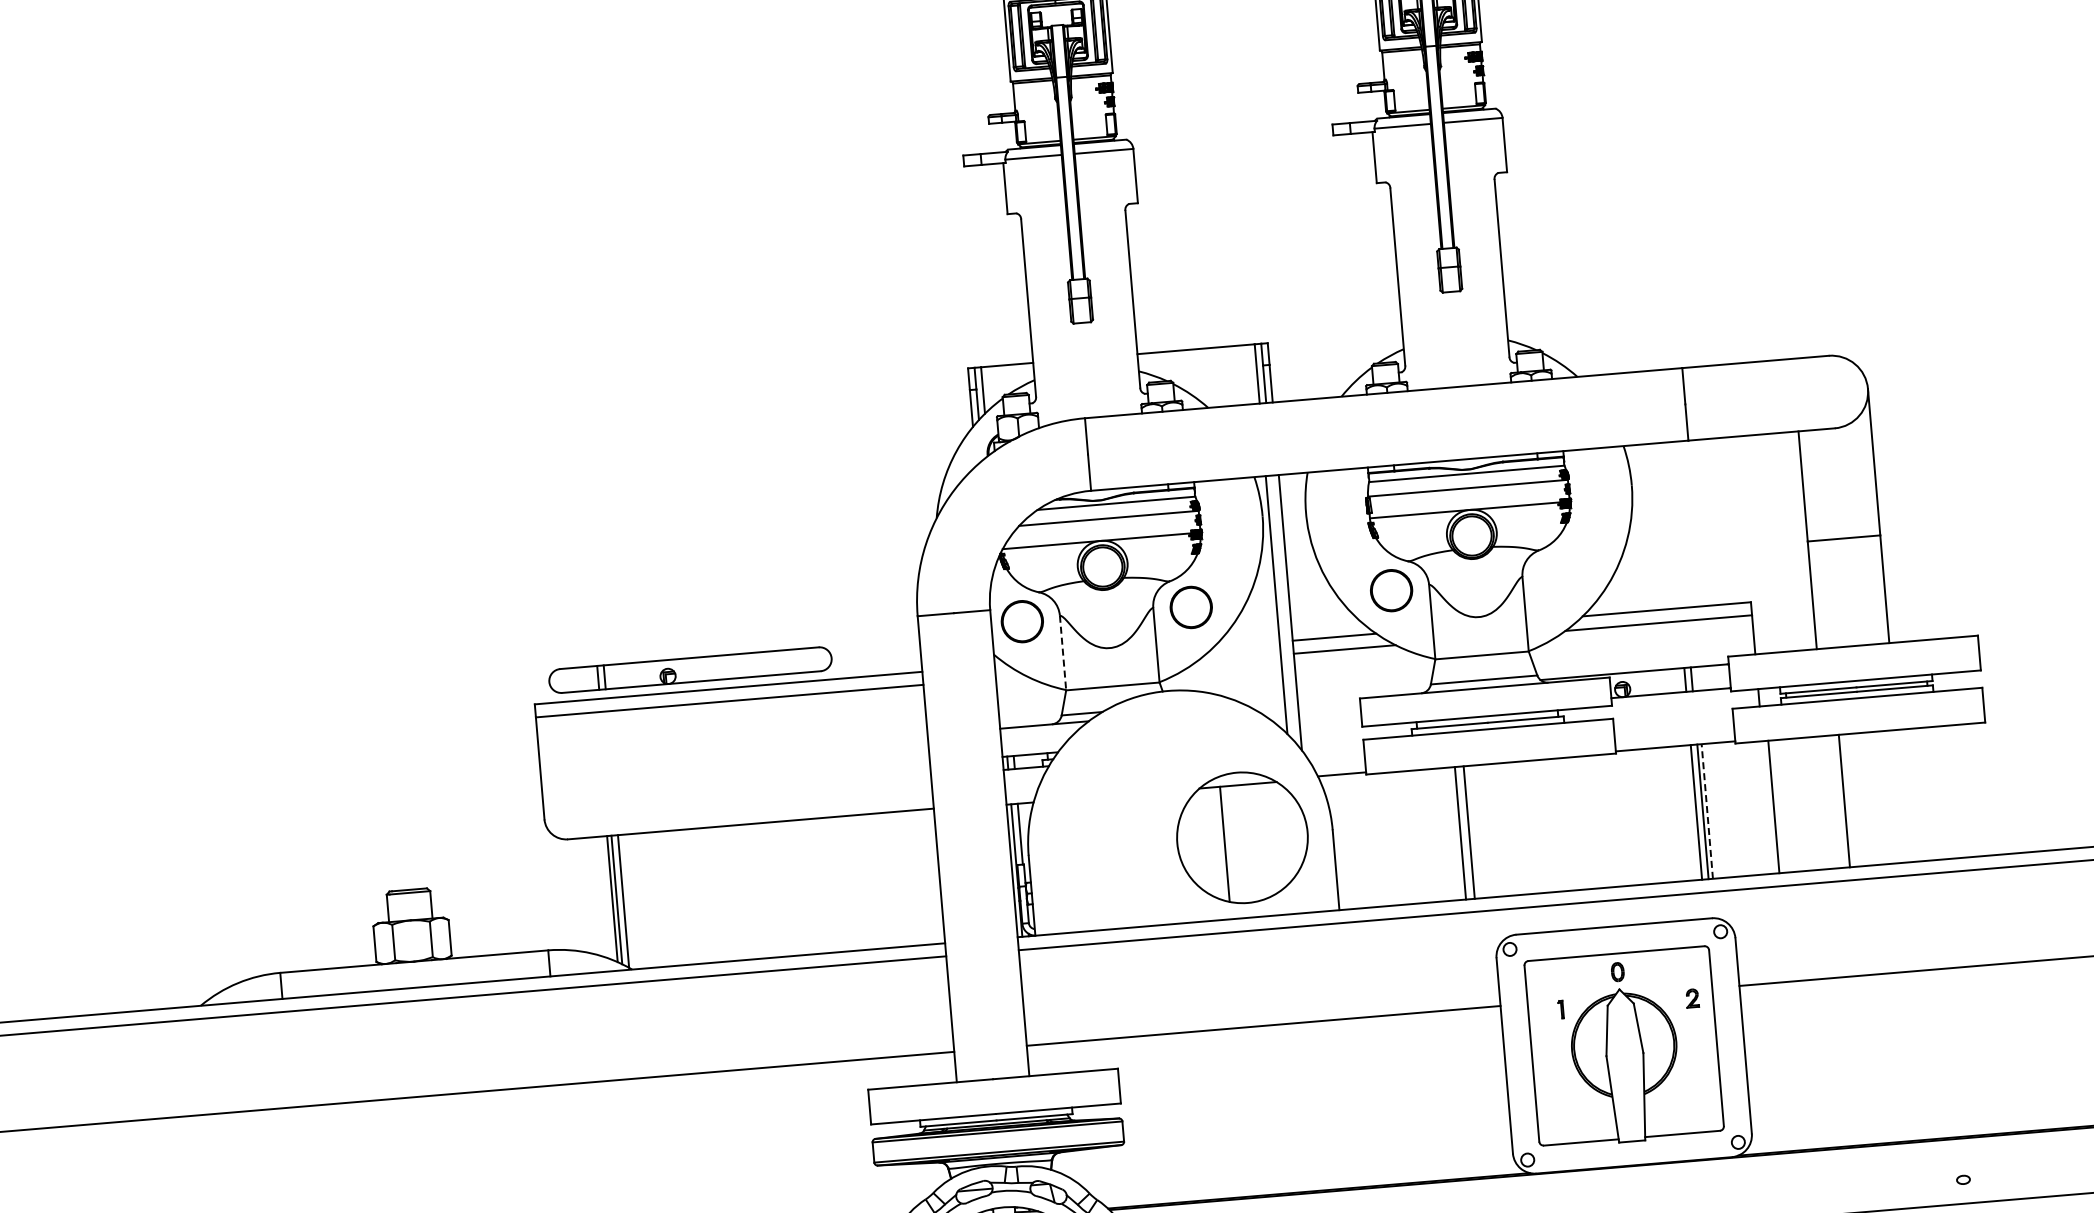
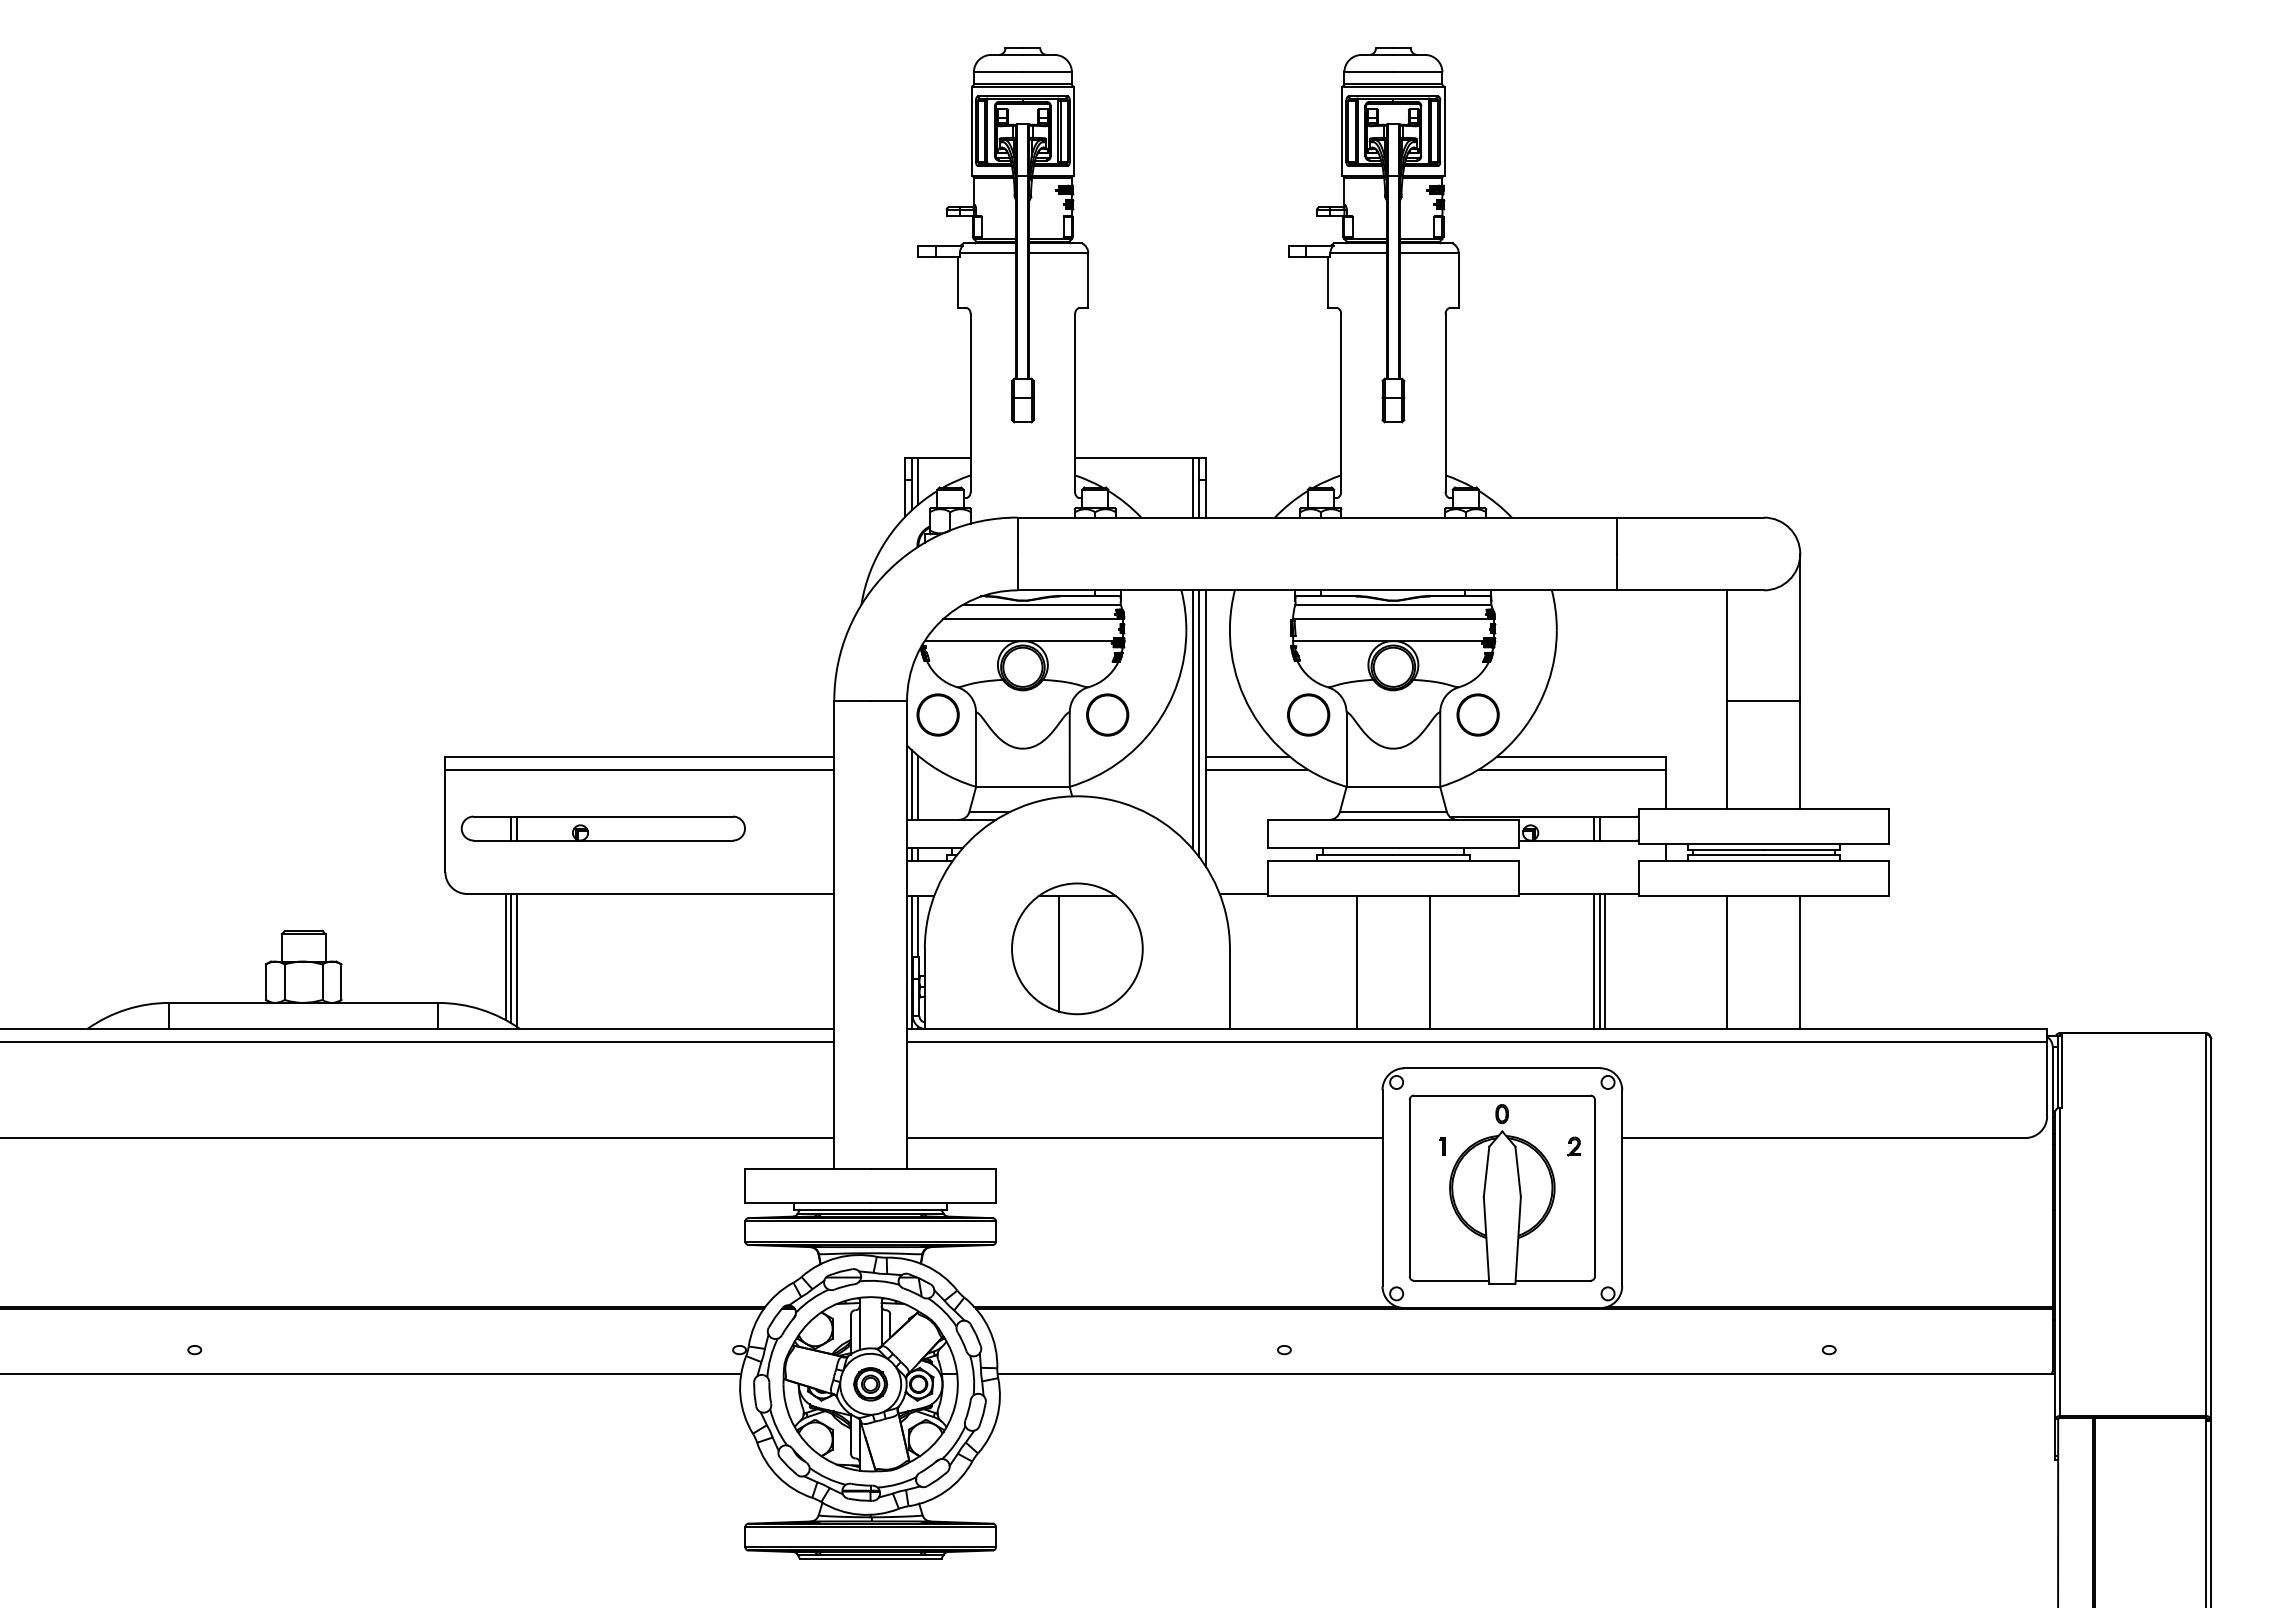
circle: (1559, 575) -> (1477, 714), added
line: (1283, 608) -> (1199, 723), added
line: (1063, 653) -> (976, 750), dashed -> solid
part: (689, 670) -> (602, 828), moved
line: (1001, 693) -> (911, 784), added
line: (1008, 695) -> (918, 787), added
line: (1844, 800) -> (1800, 962), moved
line: (1773, 806) -> (1727, 962), moved
line: (1707, 811) -> (1604, 961), dashed -> solid
line: (1468, 832) -> (1429, 962), moved
part: (1242, 837) -> (1077, 948), moved

